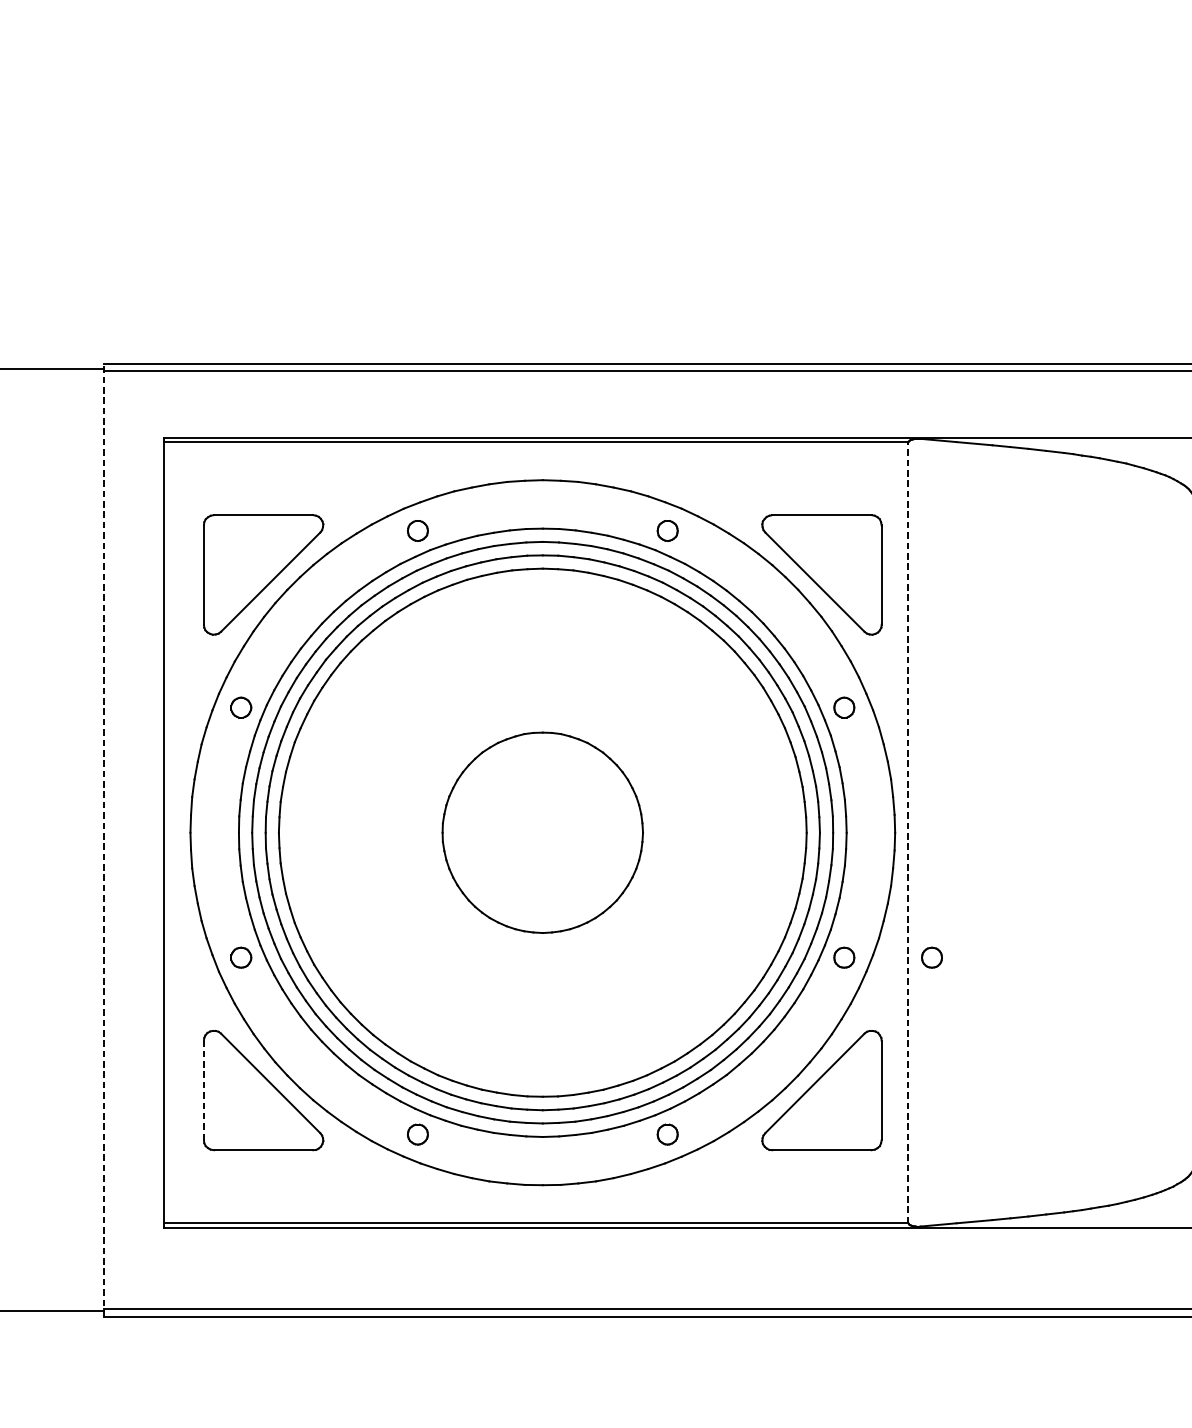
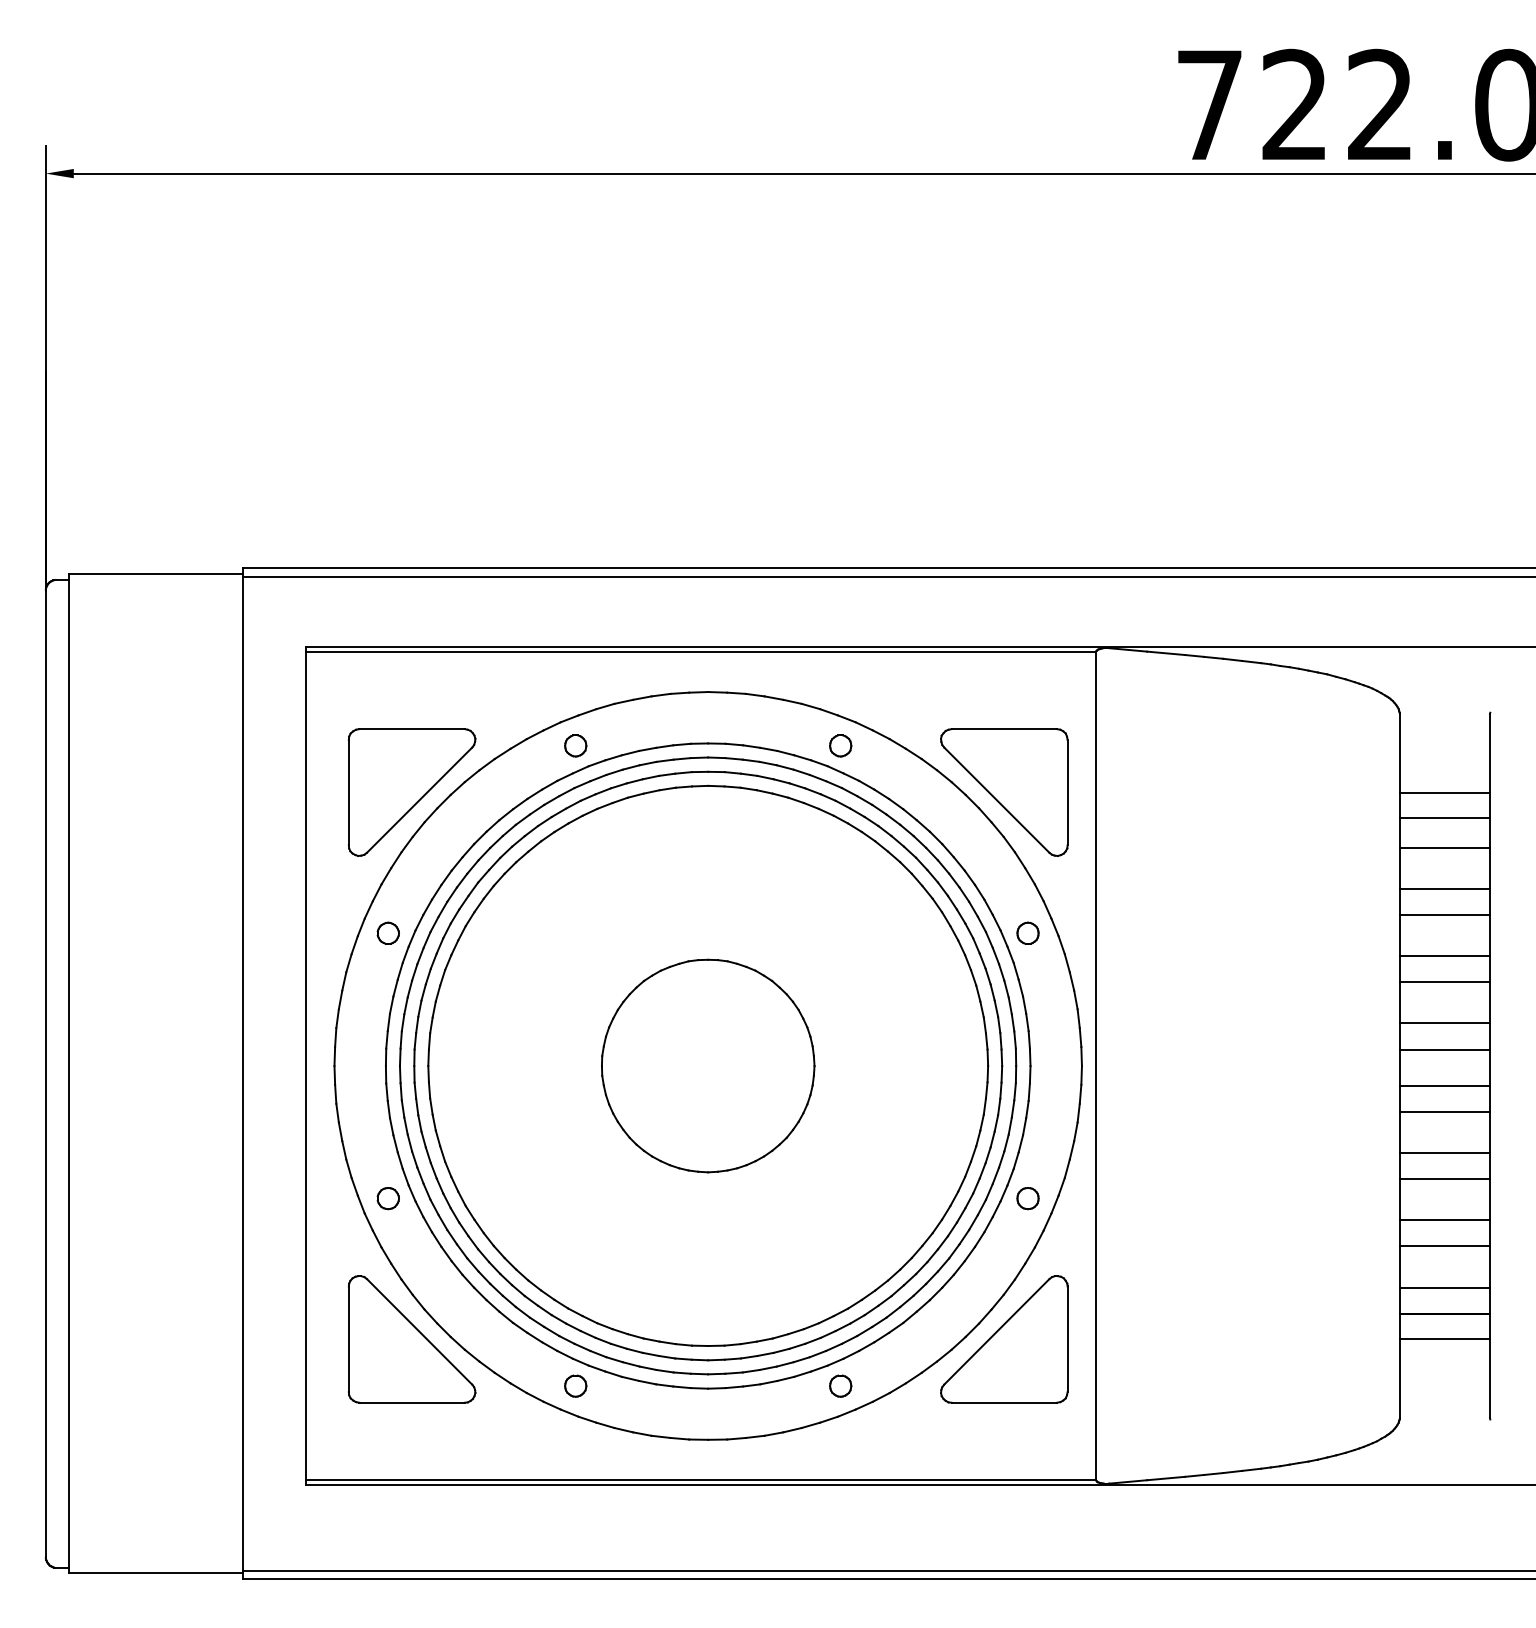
line: (908, 832) -> (1096, 1065), dashed -> solid
line: (103, 839) -> (242, 1073), dashed -> solid
part: (931, 957) -> (1120, 1198), removed
line: (203, 1090) -> (348, 1339), dashed -> solid

